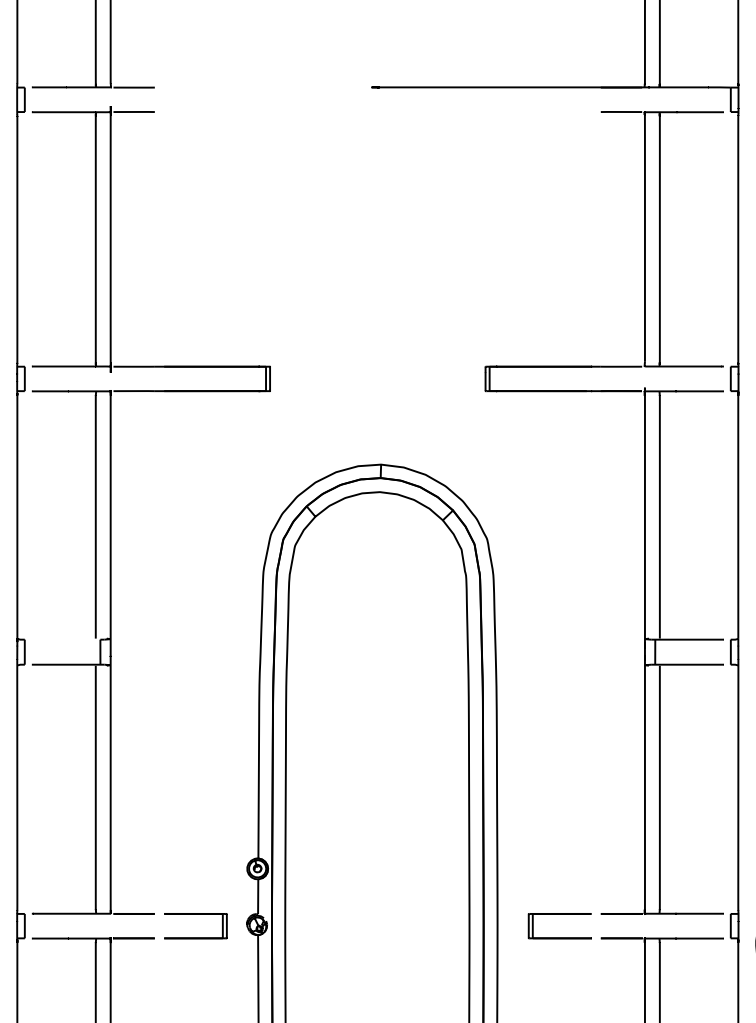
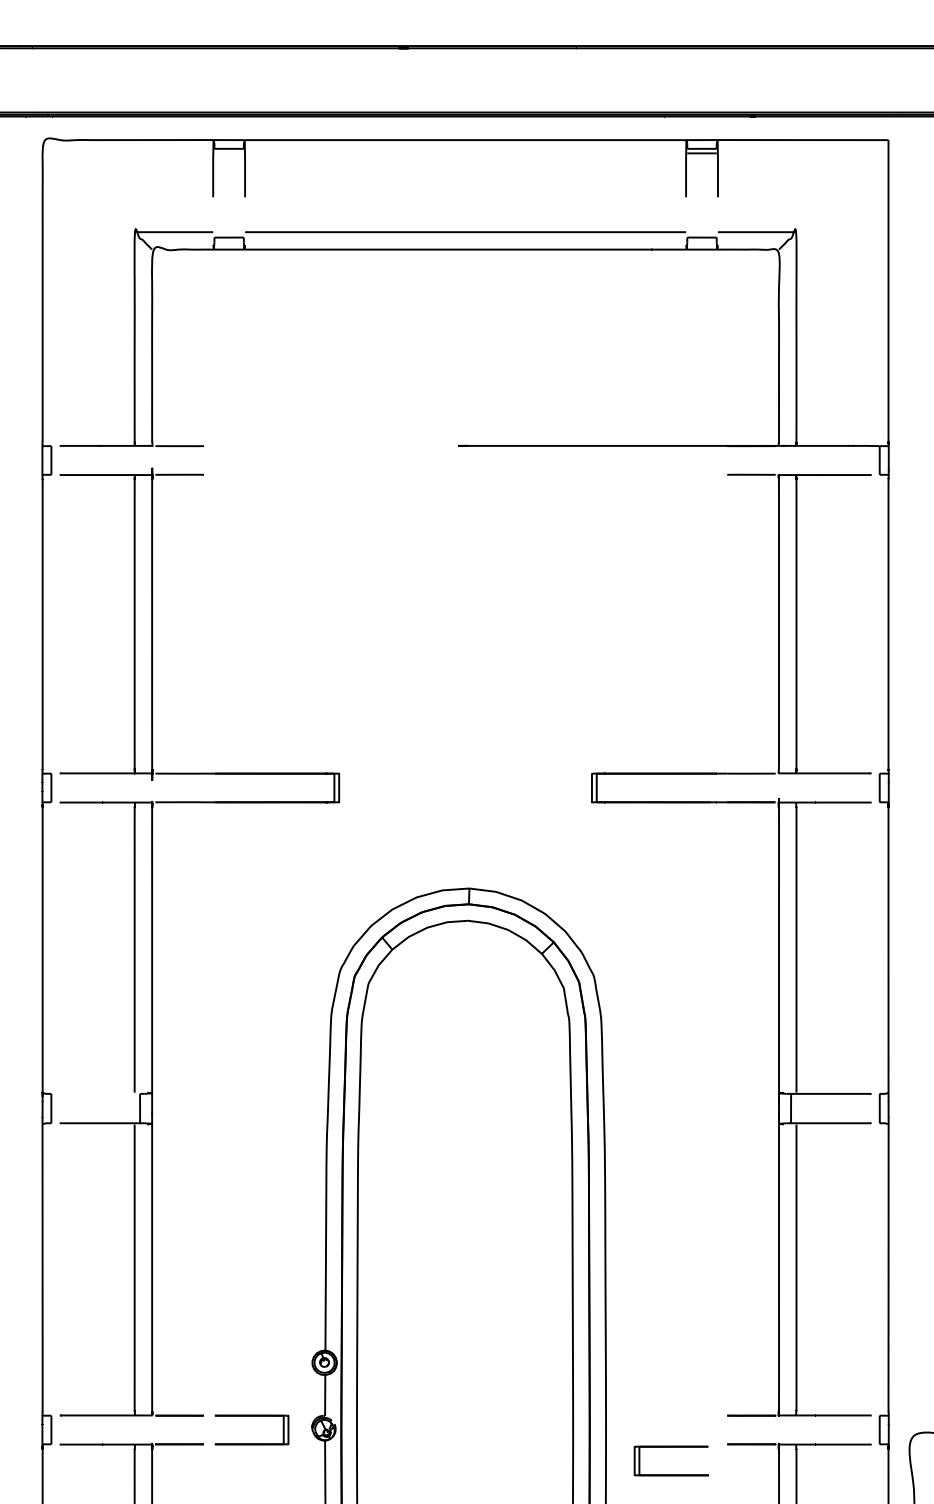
part: (559, 914) -> (670, 1447), moved

